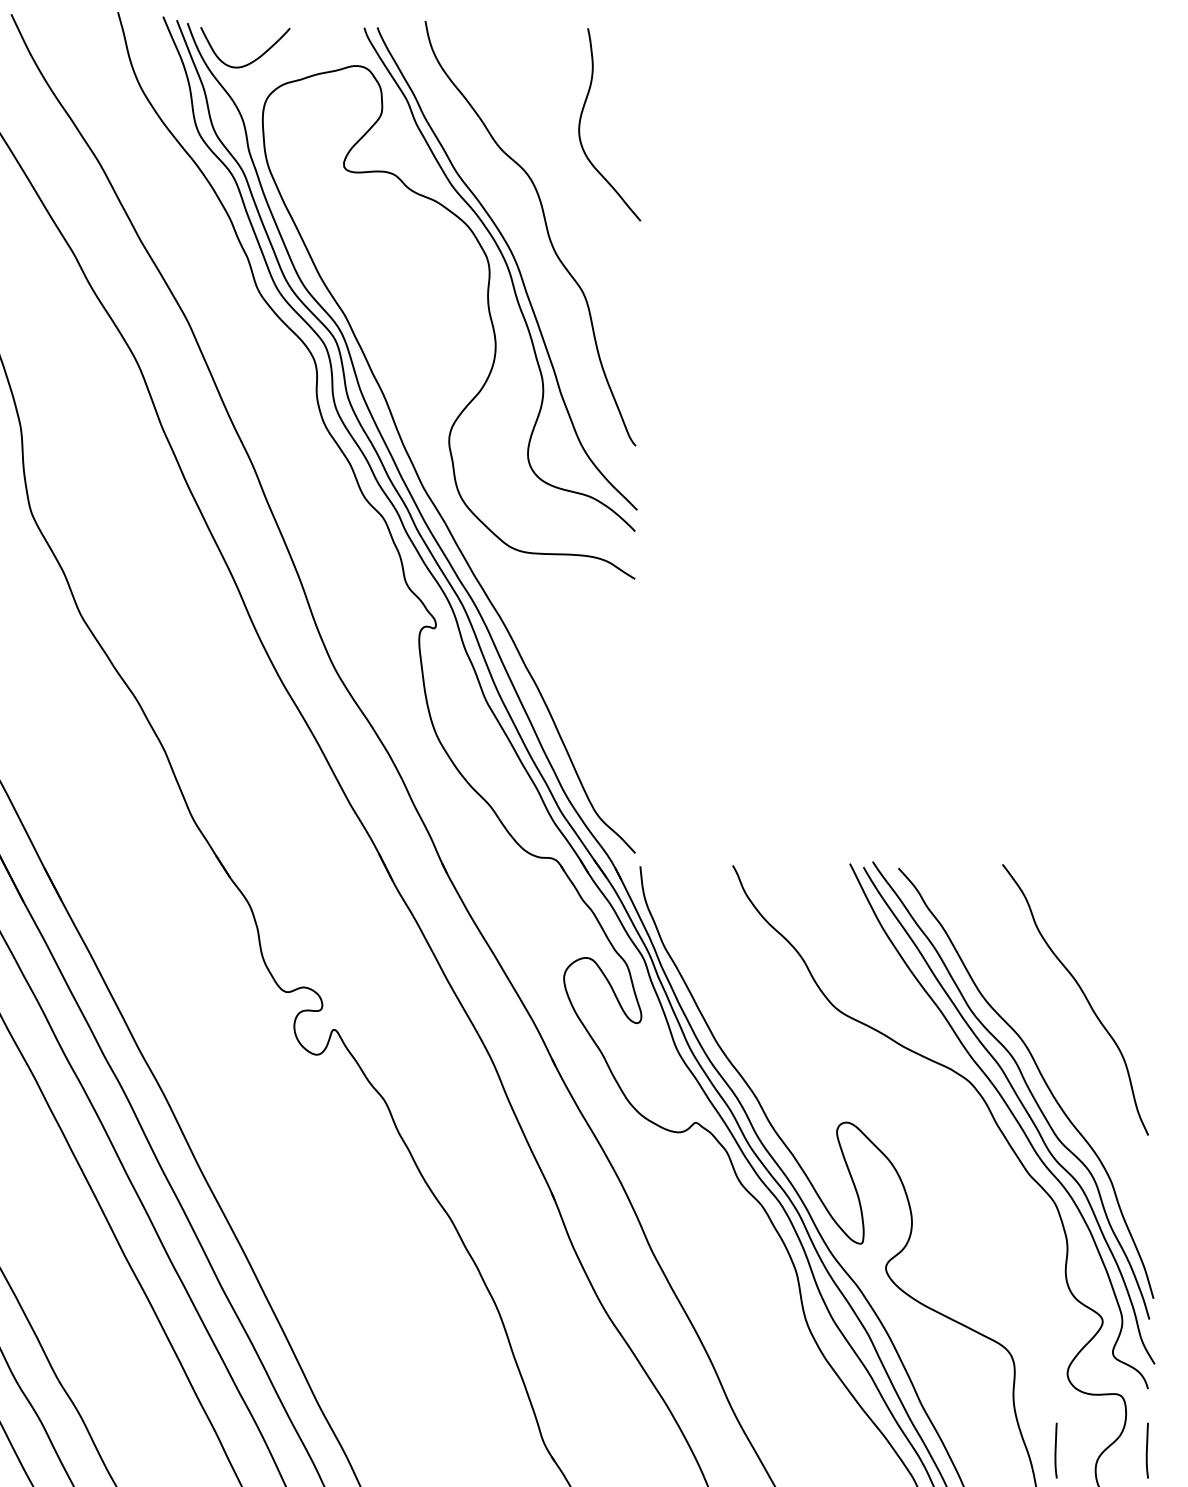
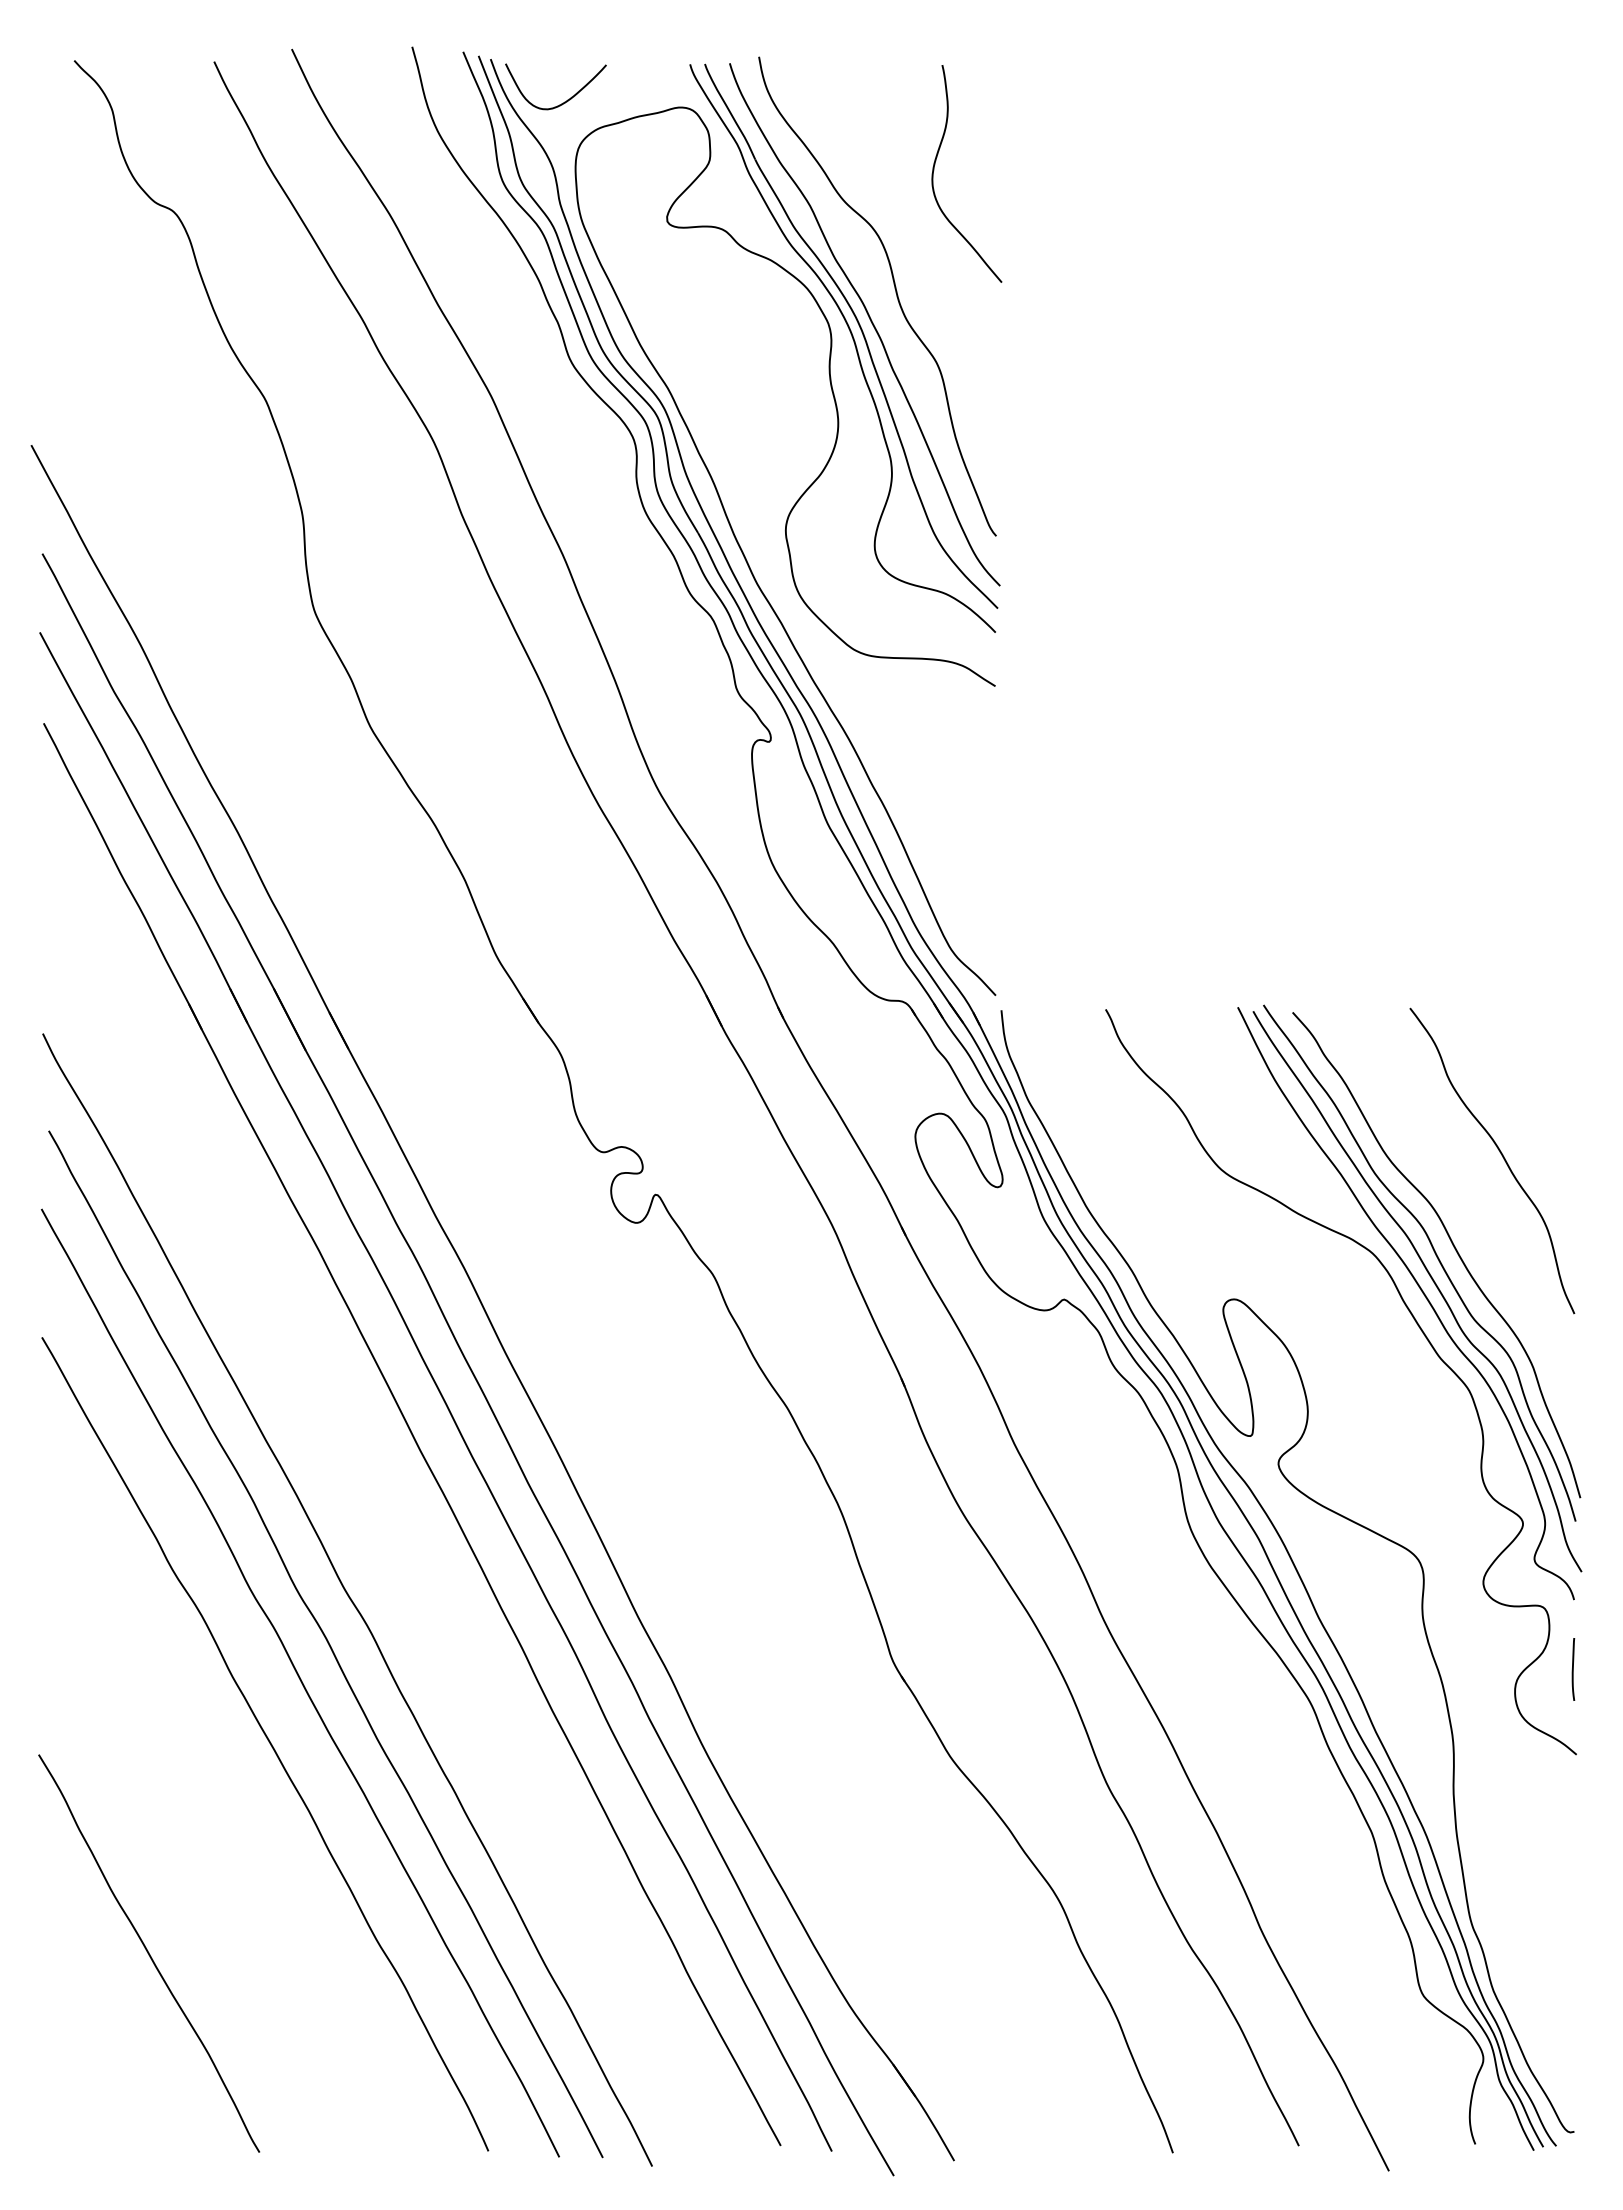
curve: (524, 255) -> (870, 321), added
curve: (1056, 1450) -> (1470, 1669), removed

